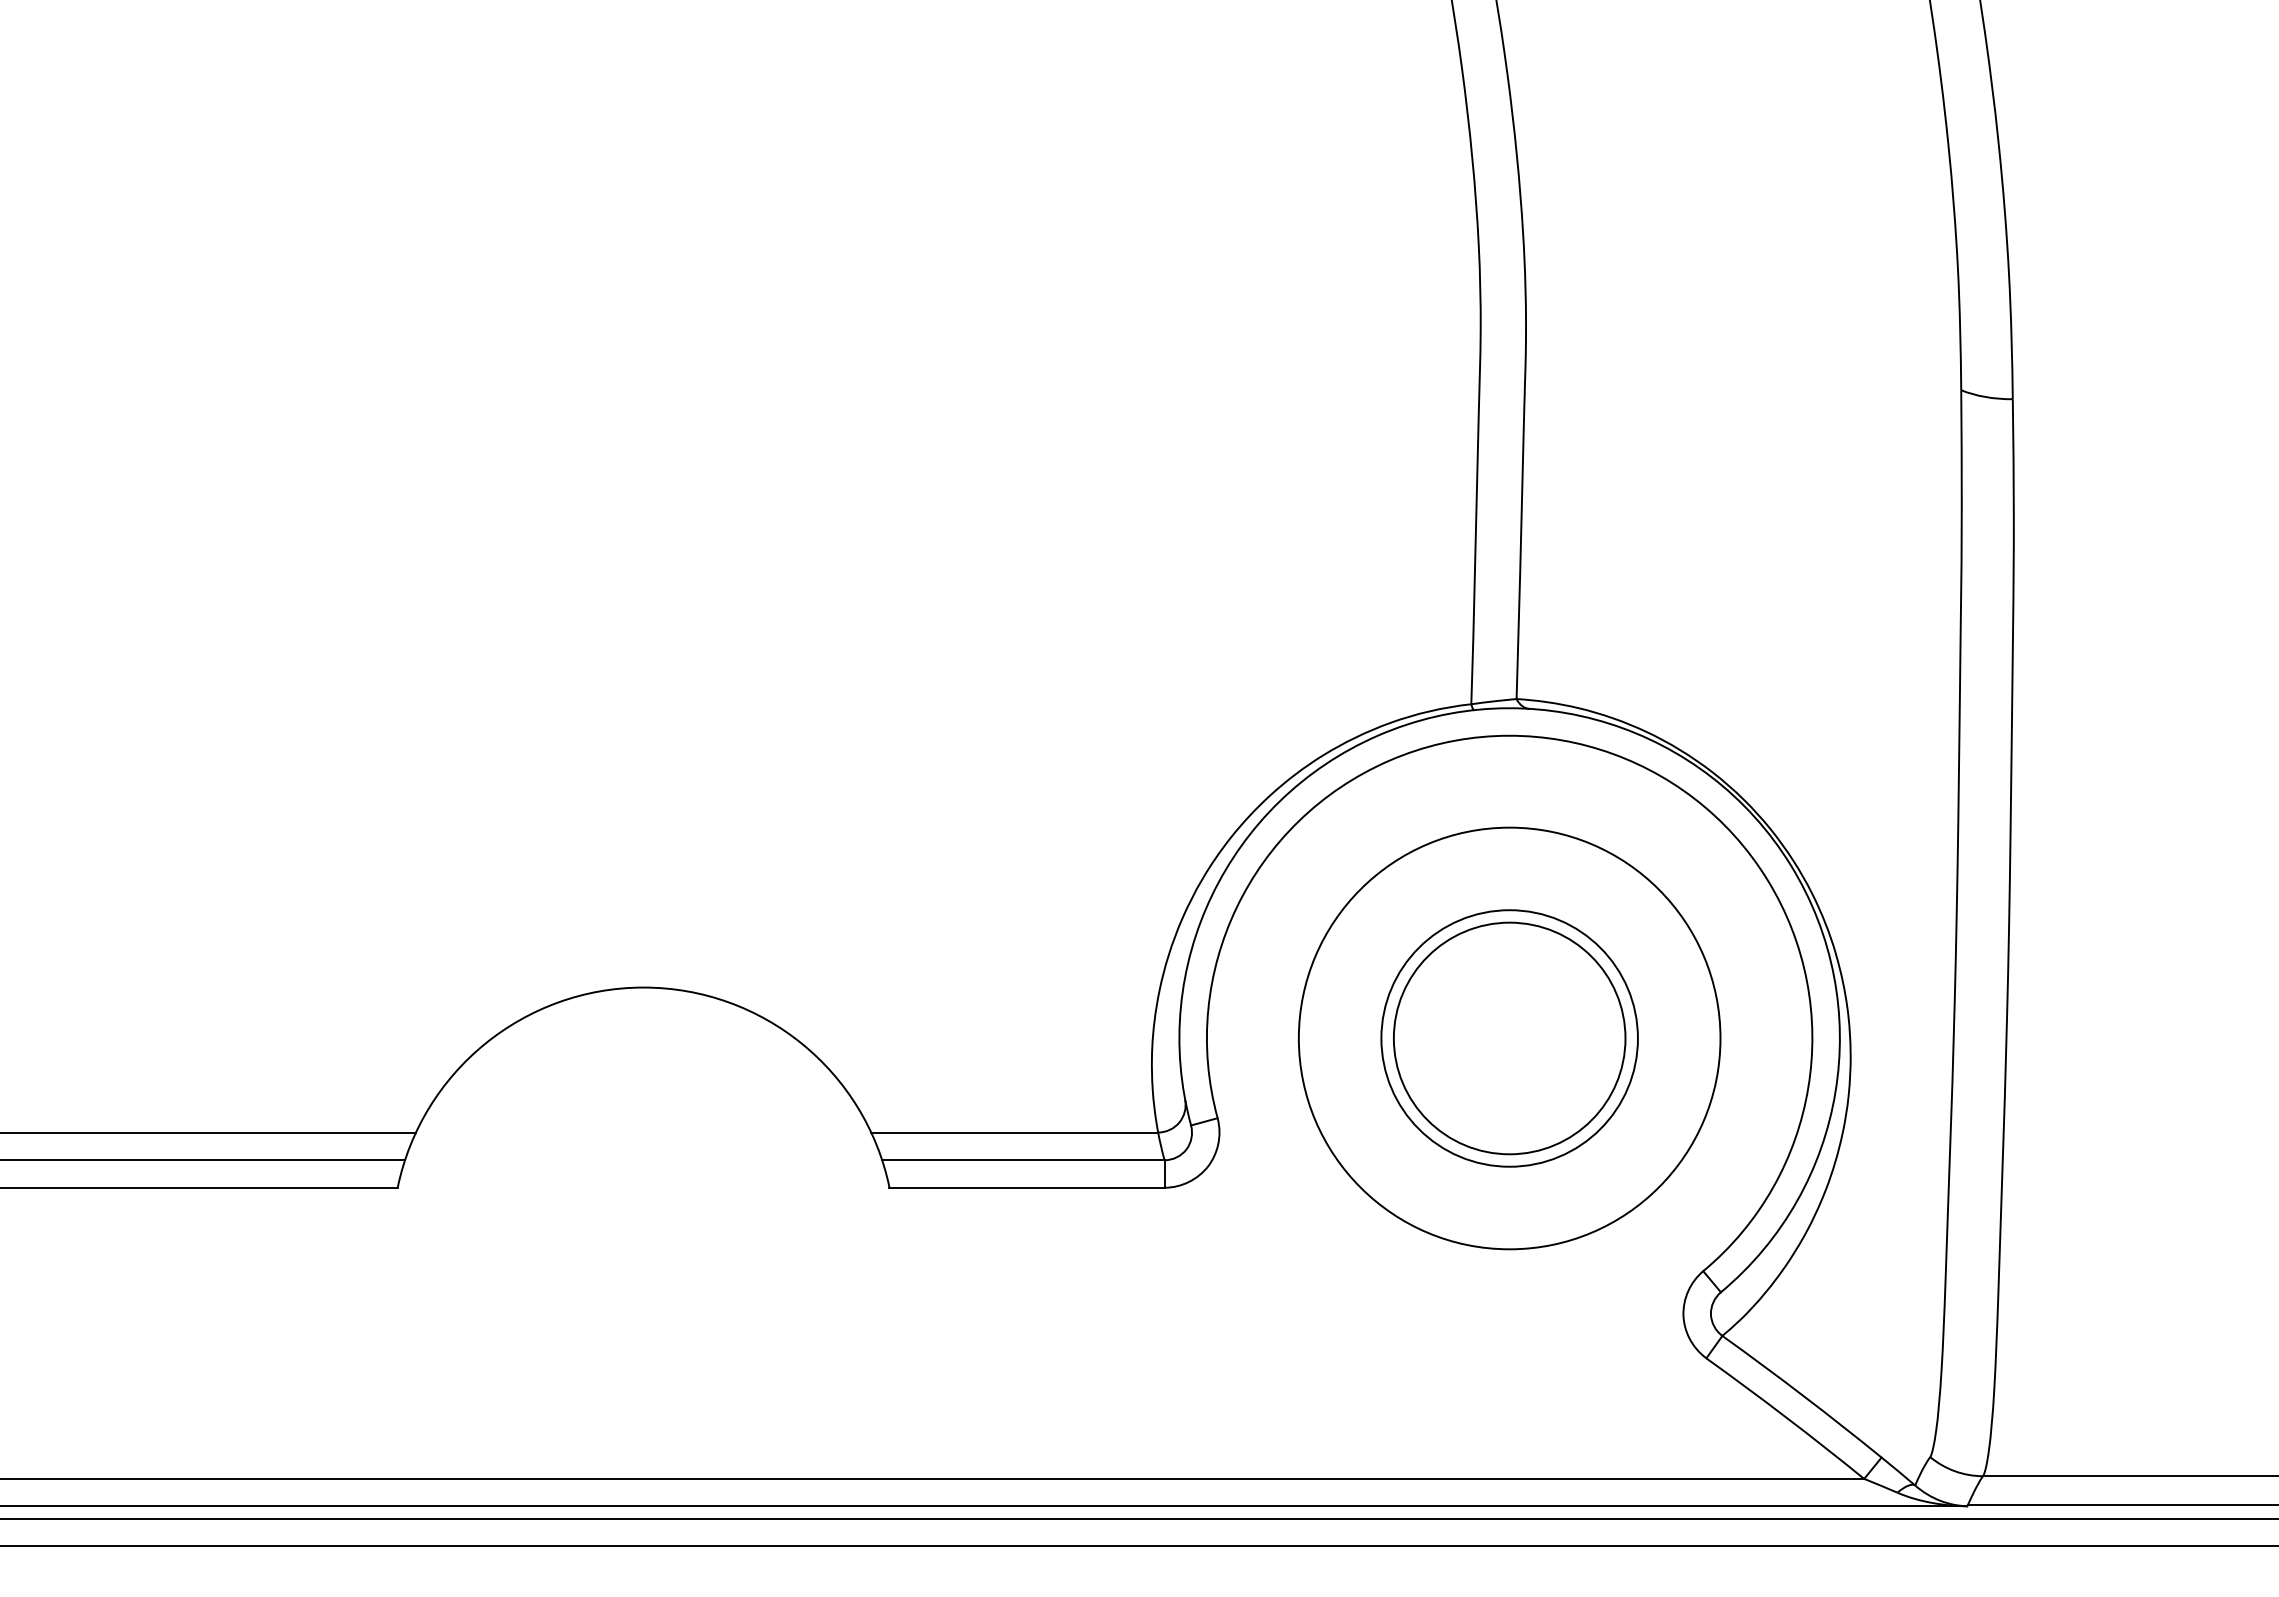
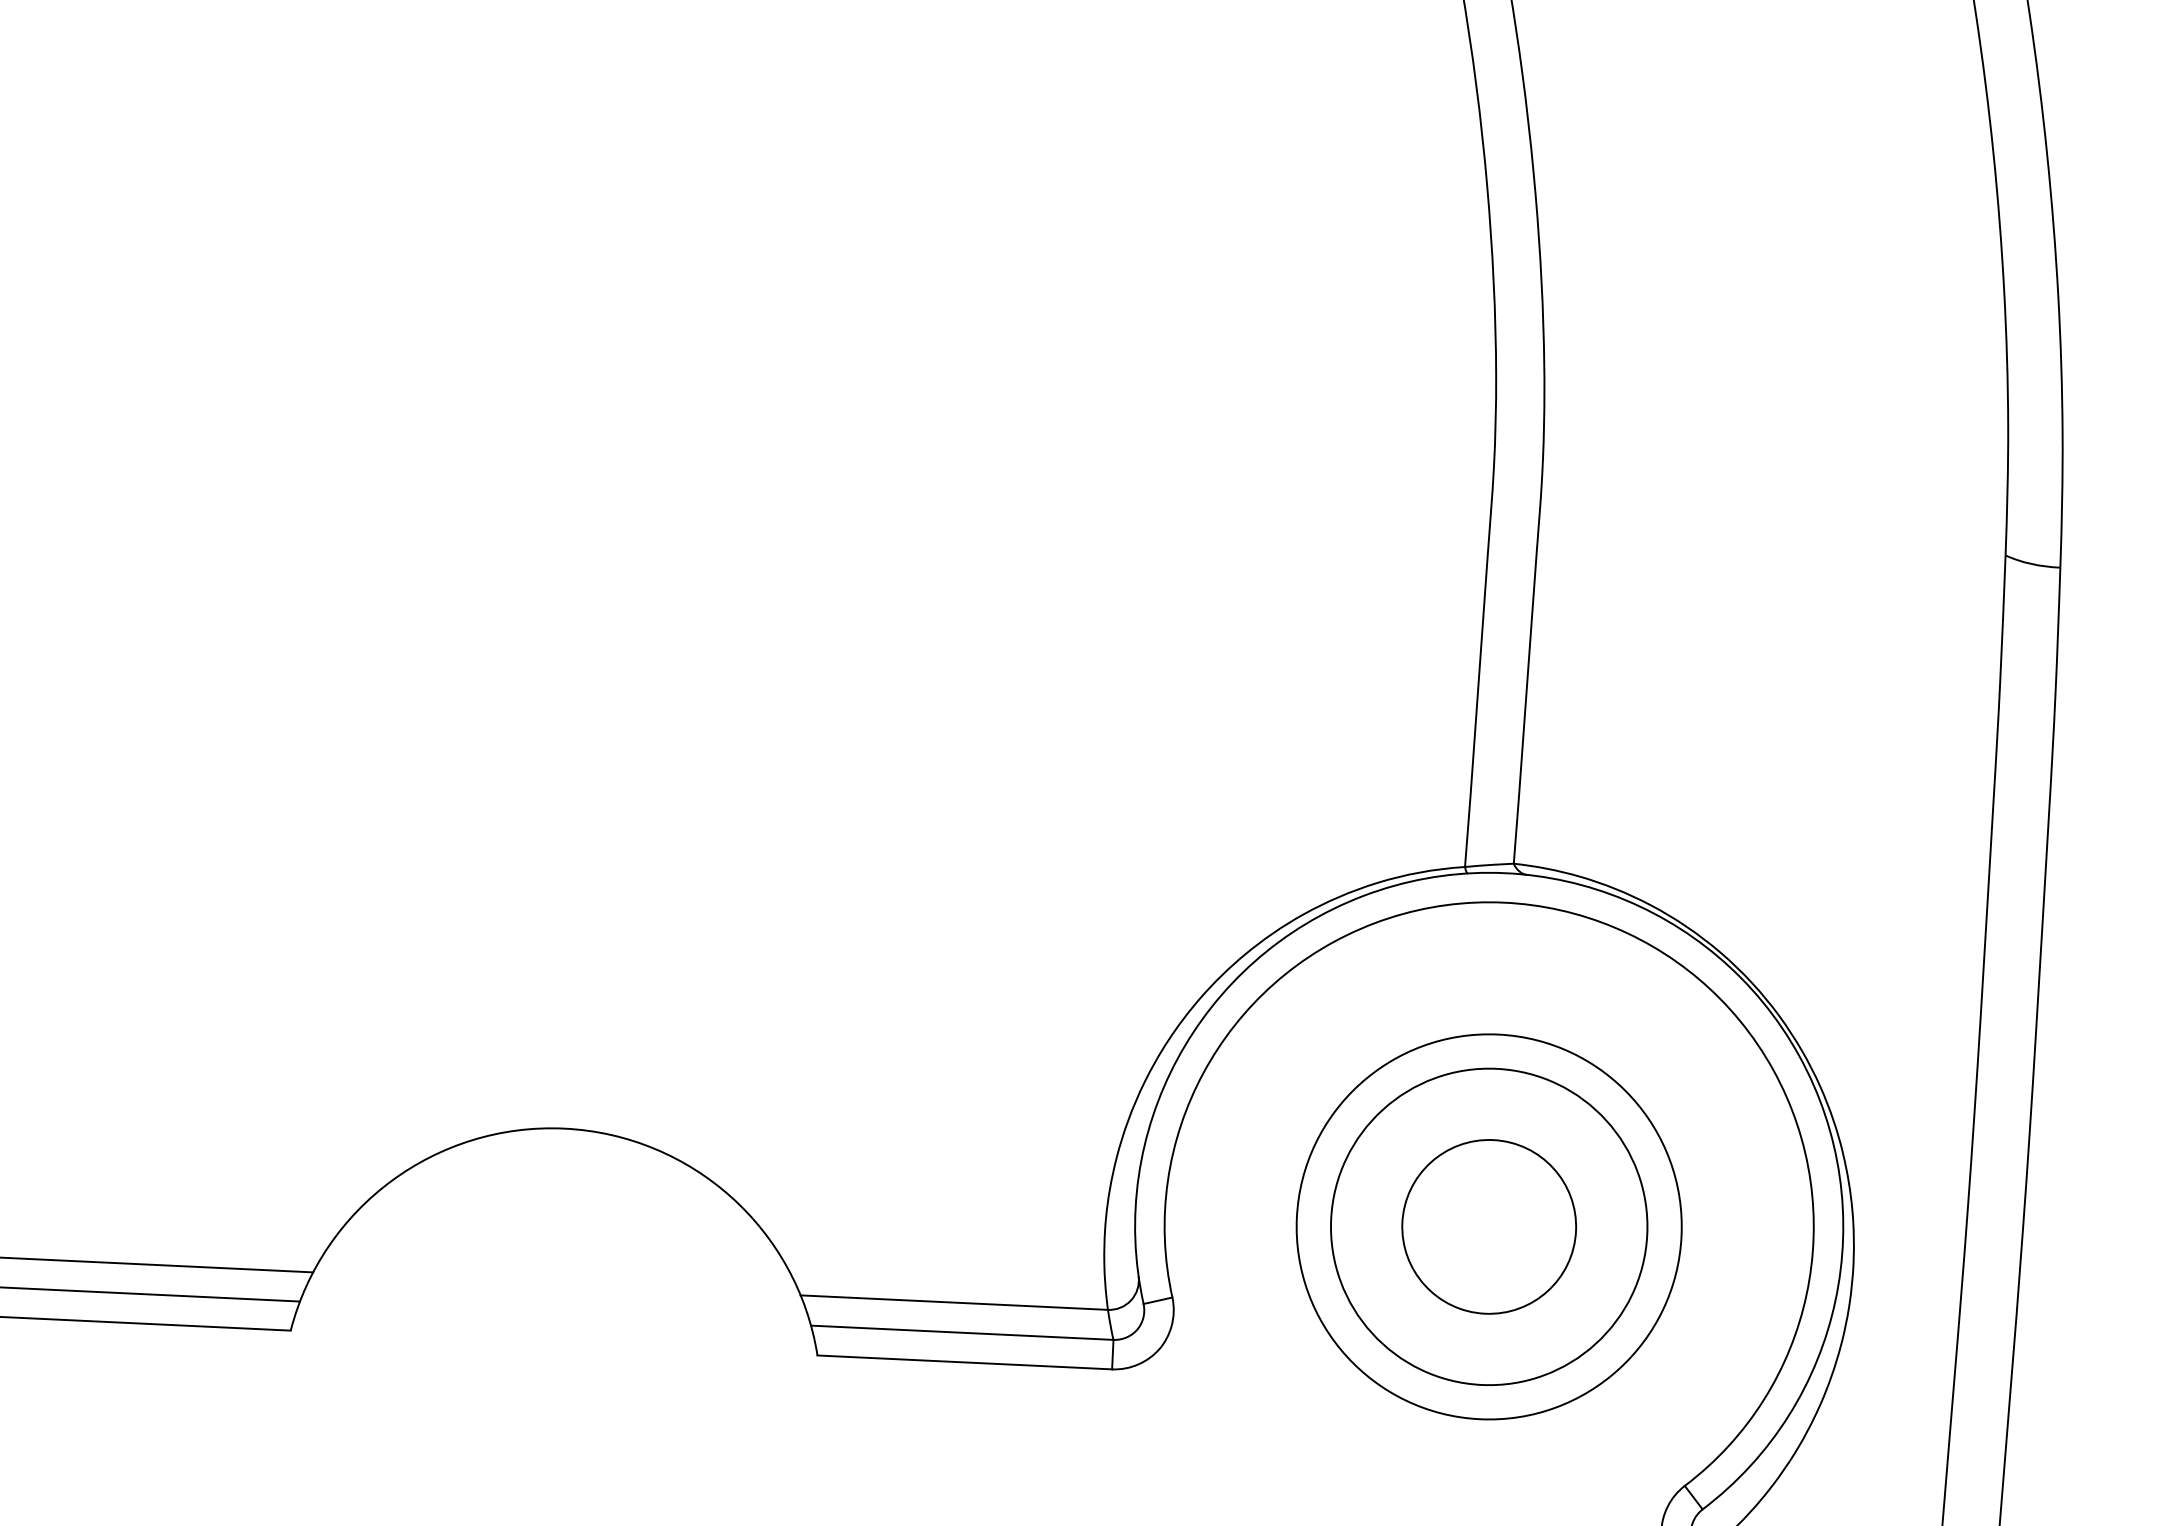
circle: (1509, 1038) -> (1489, 1226), size x0.7
circle: (1509, 1038) -> (1489, 1226), size x0.7
circle: (1509, 1038) -> (1489, 1226), size x1.4

